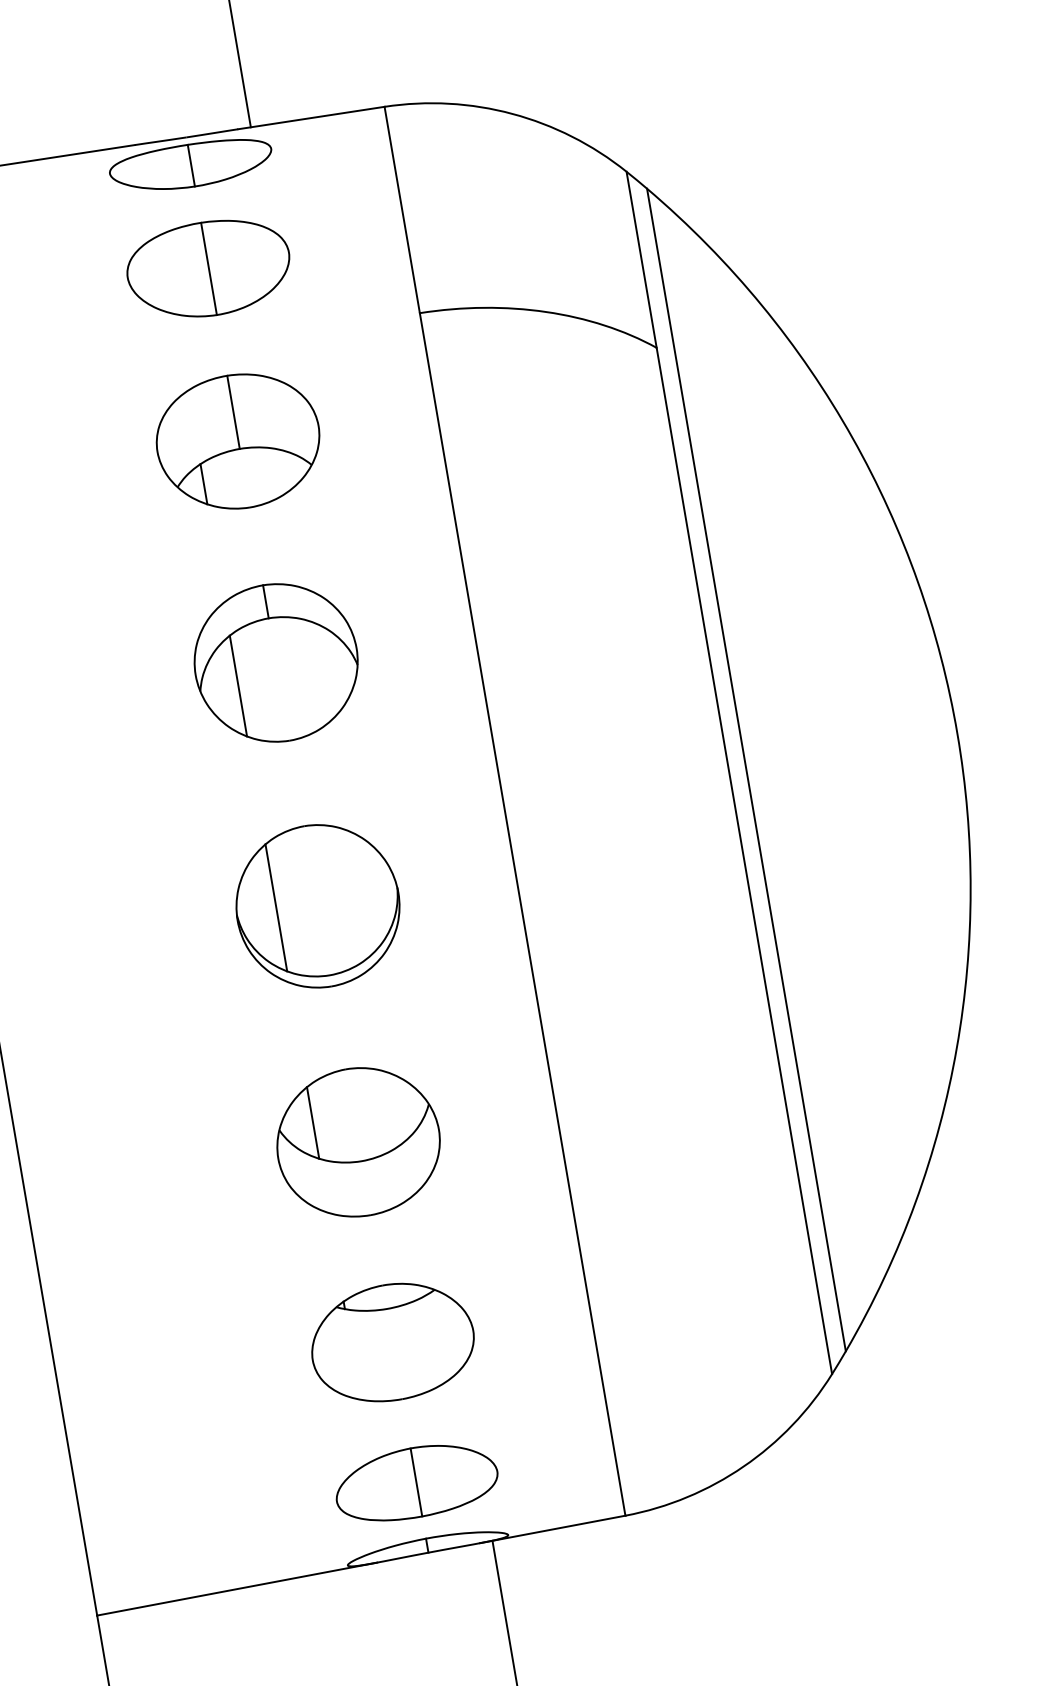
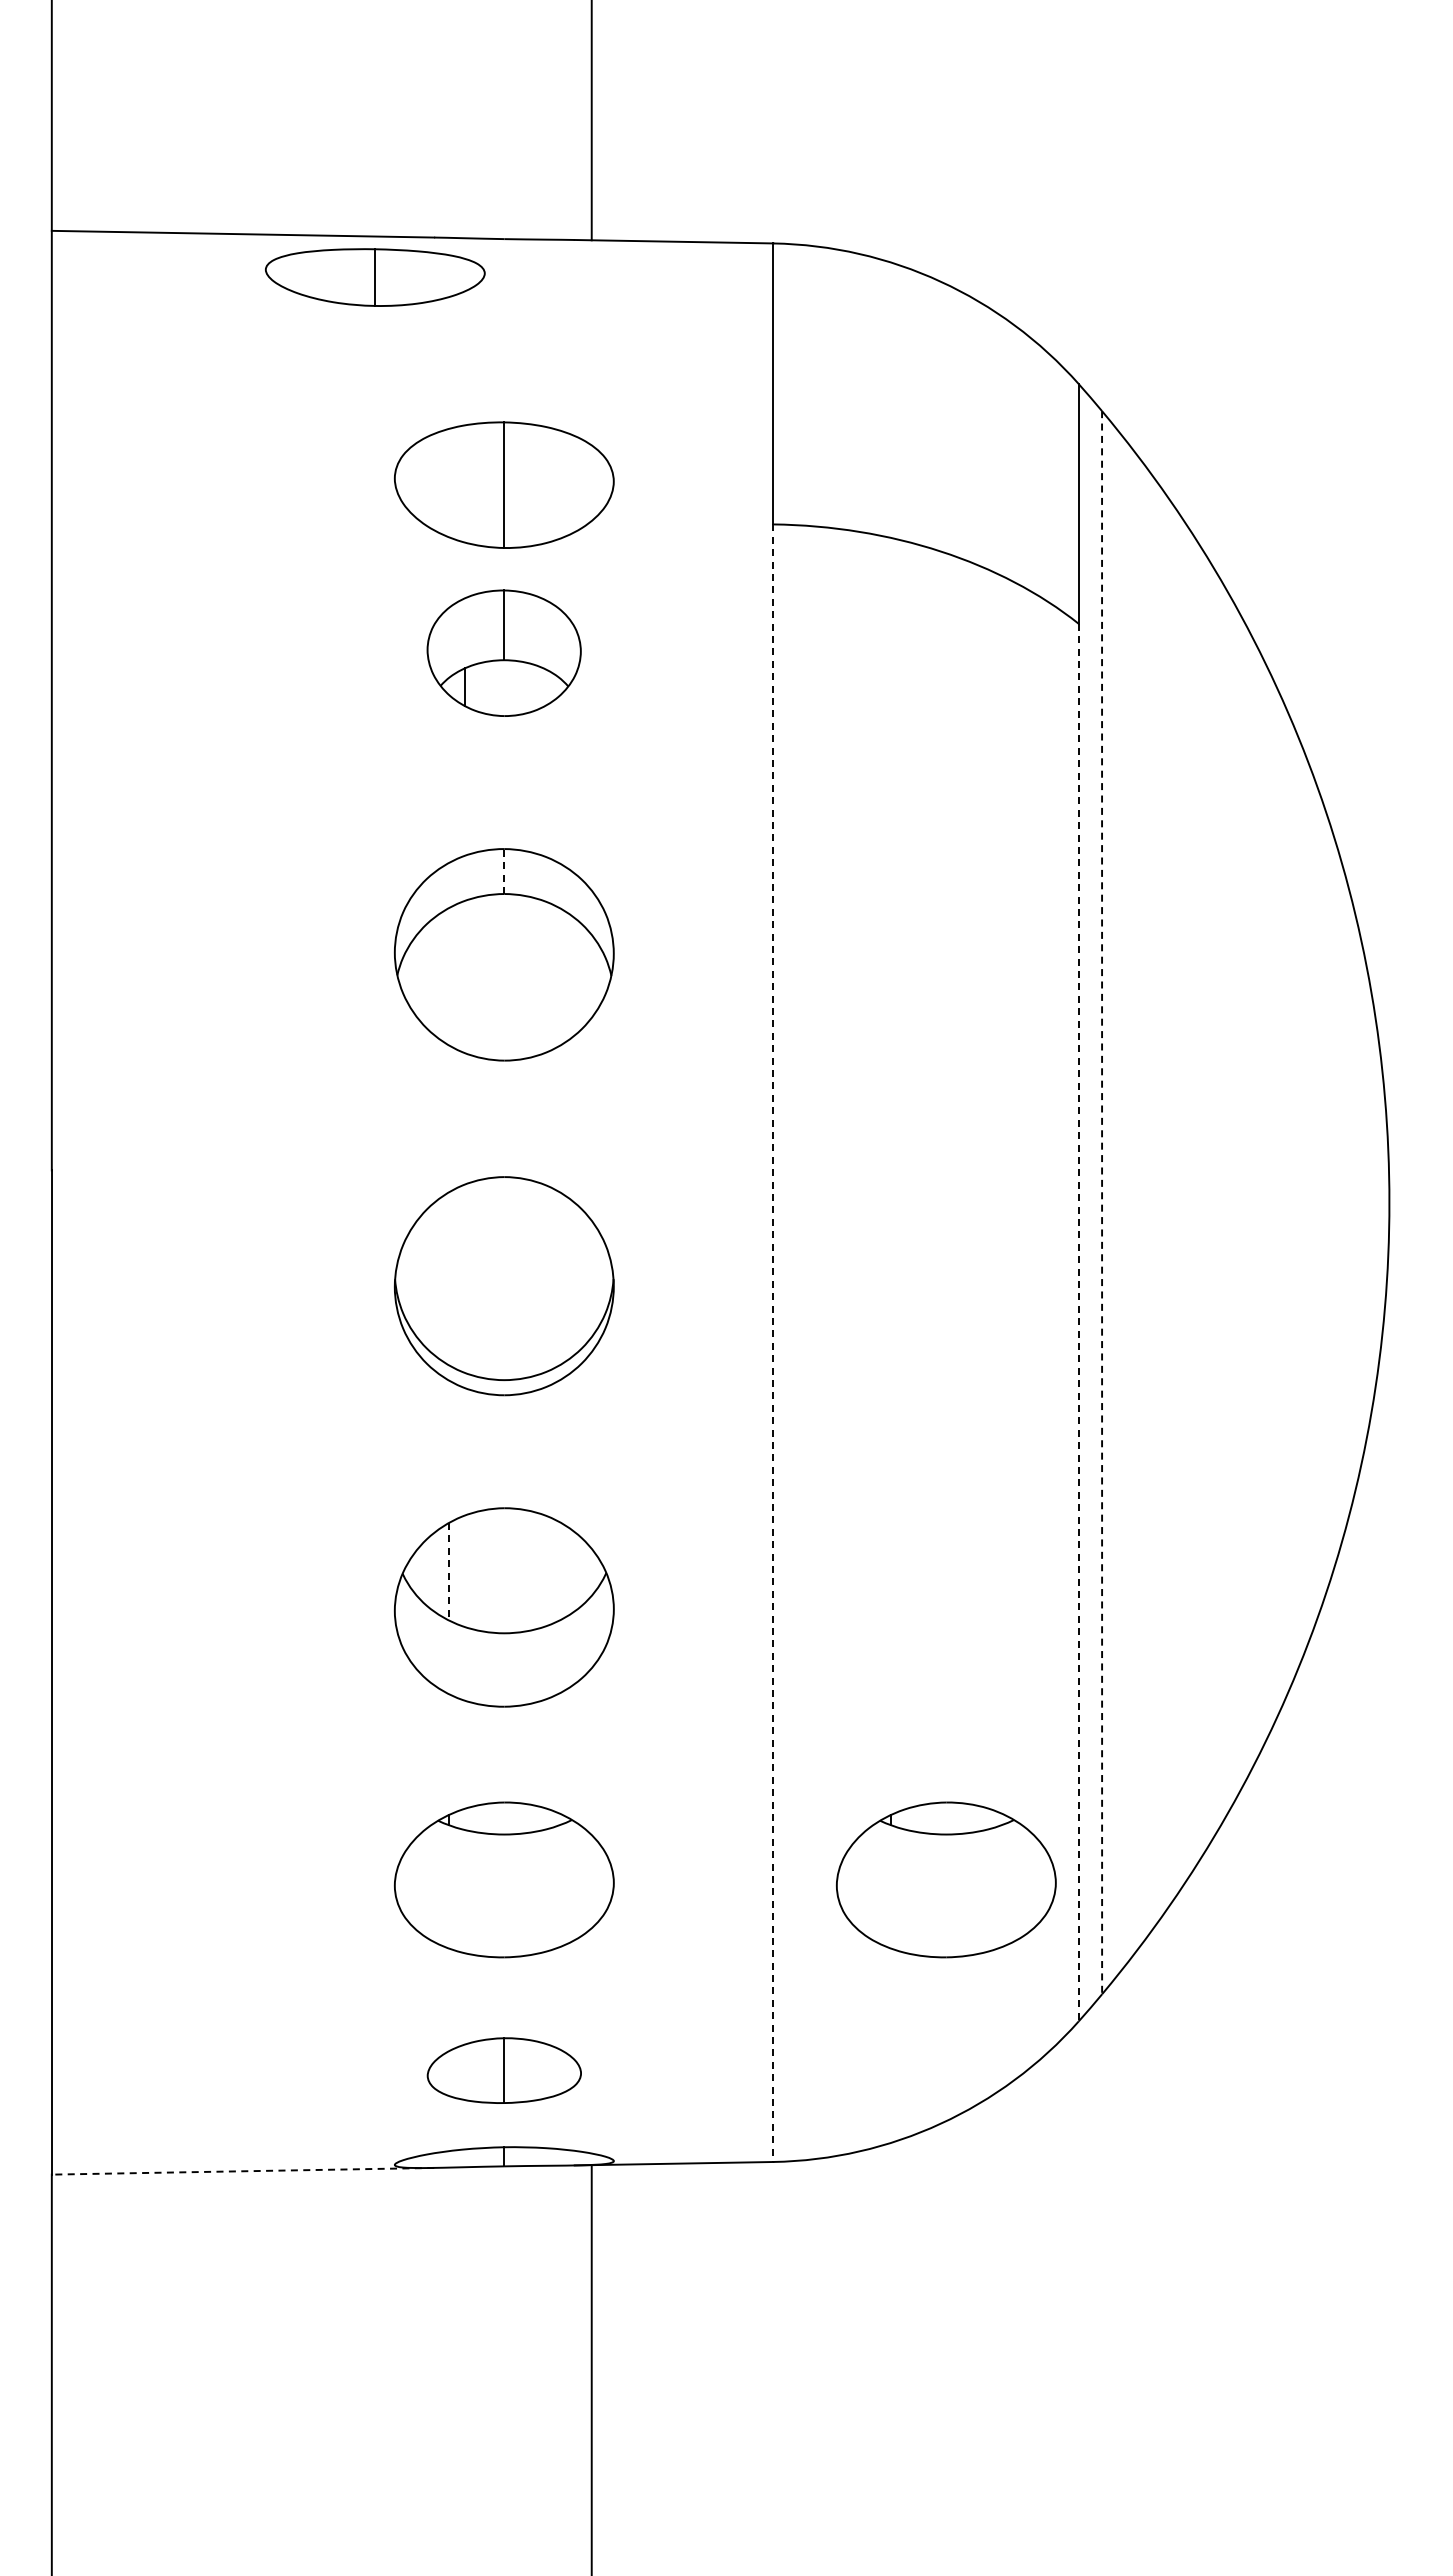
part: (191, 165) -> (375, 277), moved
part: (208, 268) -> (503, 484), moved
part: (237, 441) -> (503, 652), size x0.7
line: (266, 601) -> (504, 871), solid -> dashed
line: (238, 685) -> (448, 976), removed
line: (746, 769) -> (1102, 1202), solid -> dashed
line: (744, 860) -> (1078, 1322), solid -> dashed
line: (276, 907) -> (448, 1278), removed
line: (522, 914) -> (773, 1343), solid -> dashed
line: (312, 1122) -> (448, 1571), solid -> dashed
part: (716, 1286) -> (945, 1879), added
part: (416, 1482) -> (504, 2070), size x0.7
line: (236, 1589) -> (242, 2171), solid -> dashed

